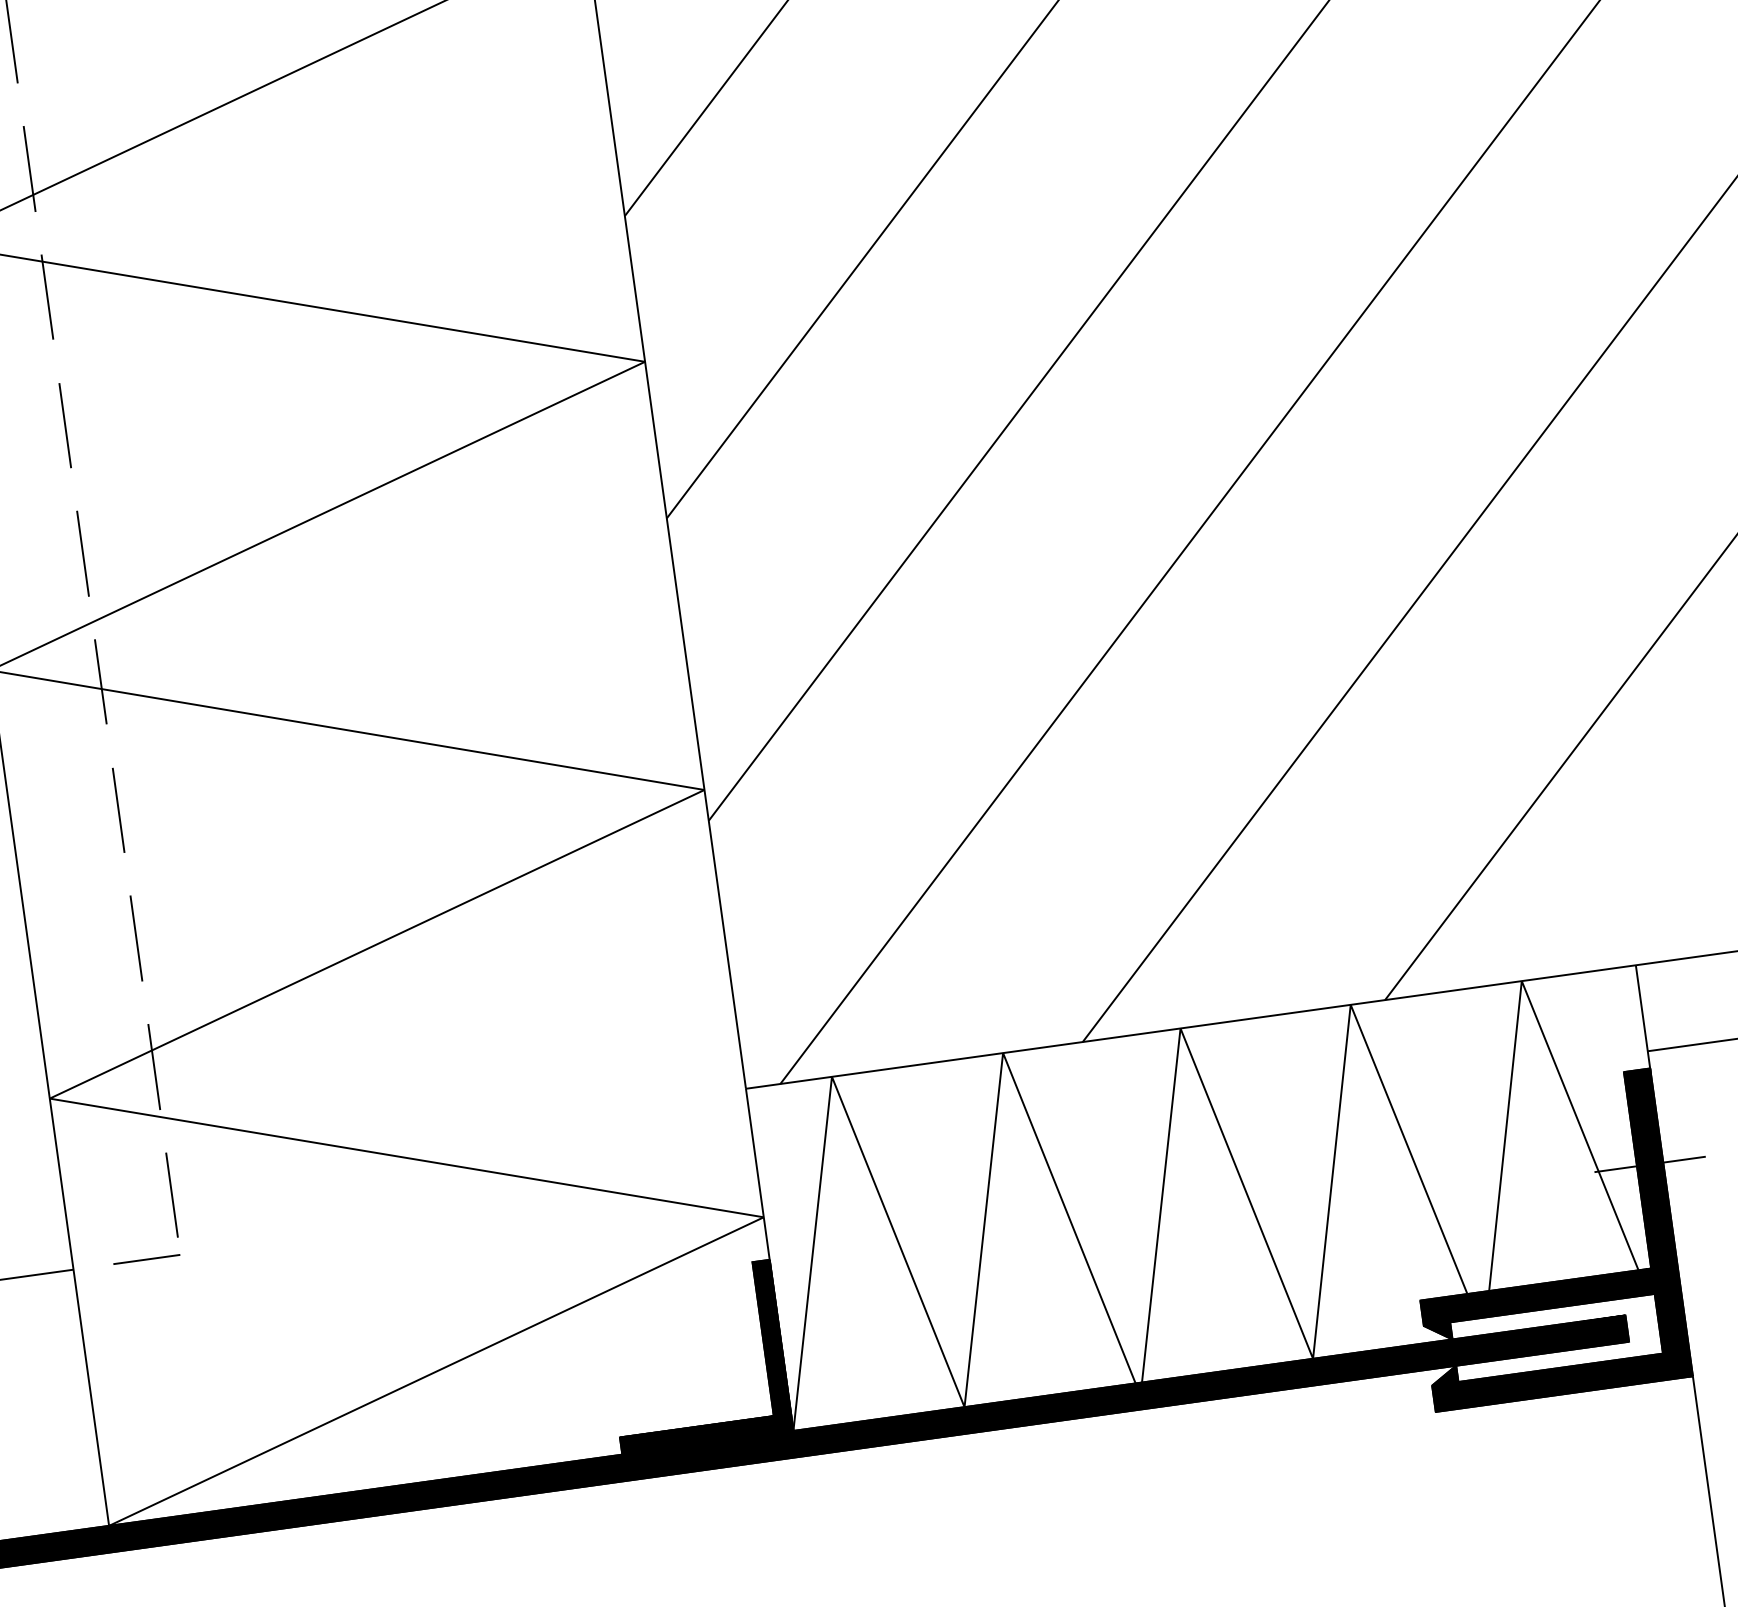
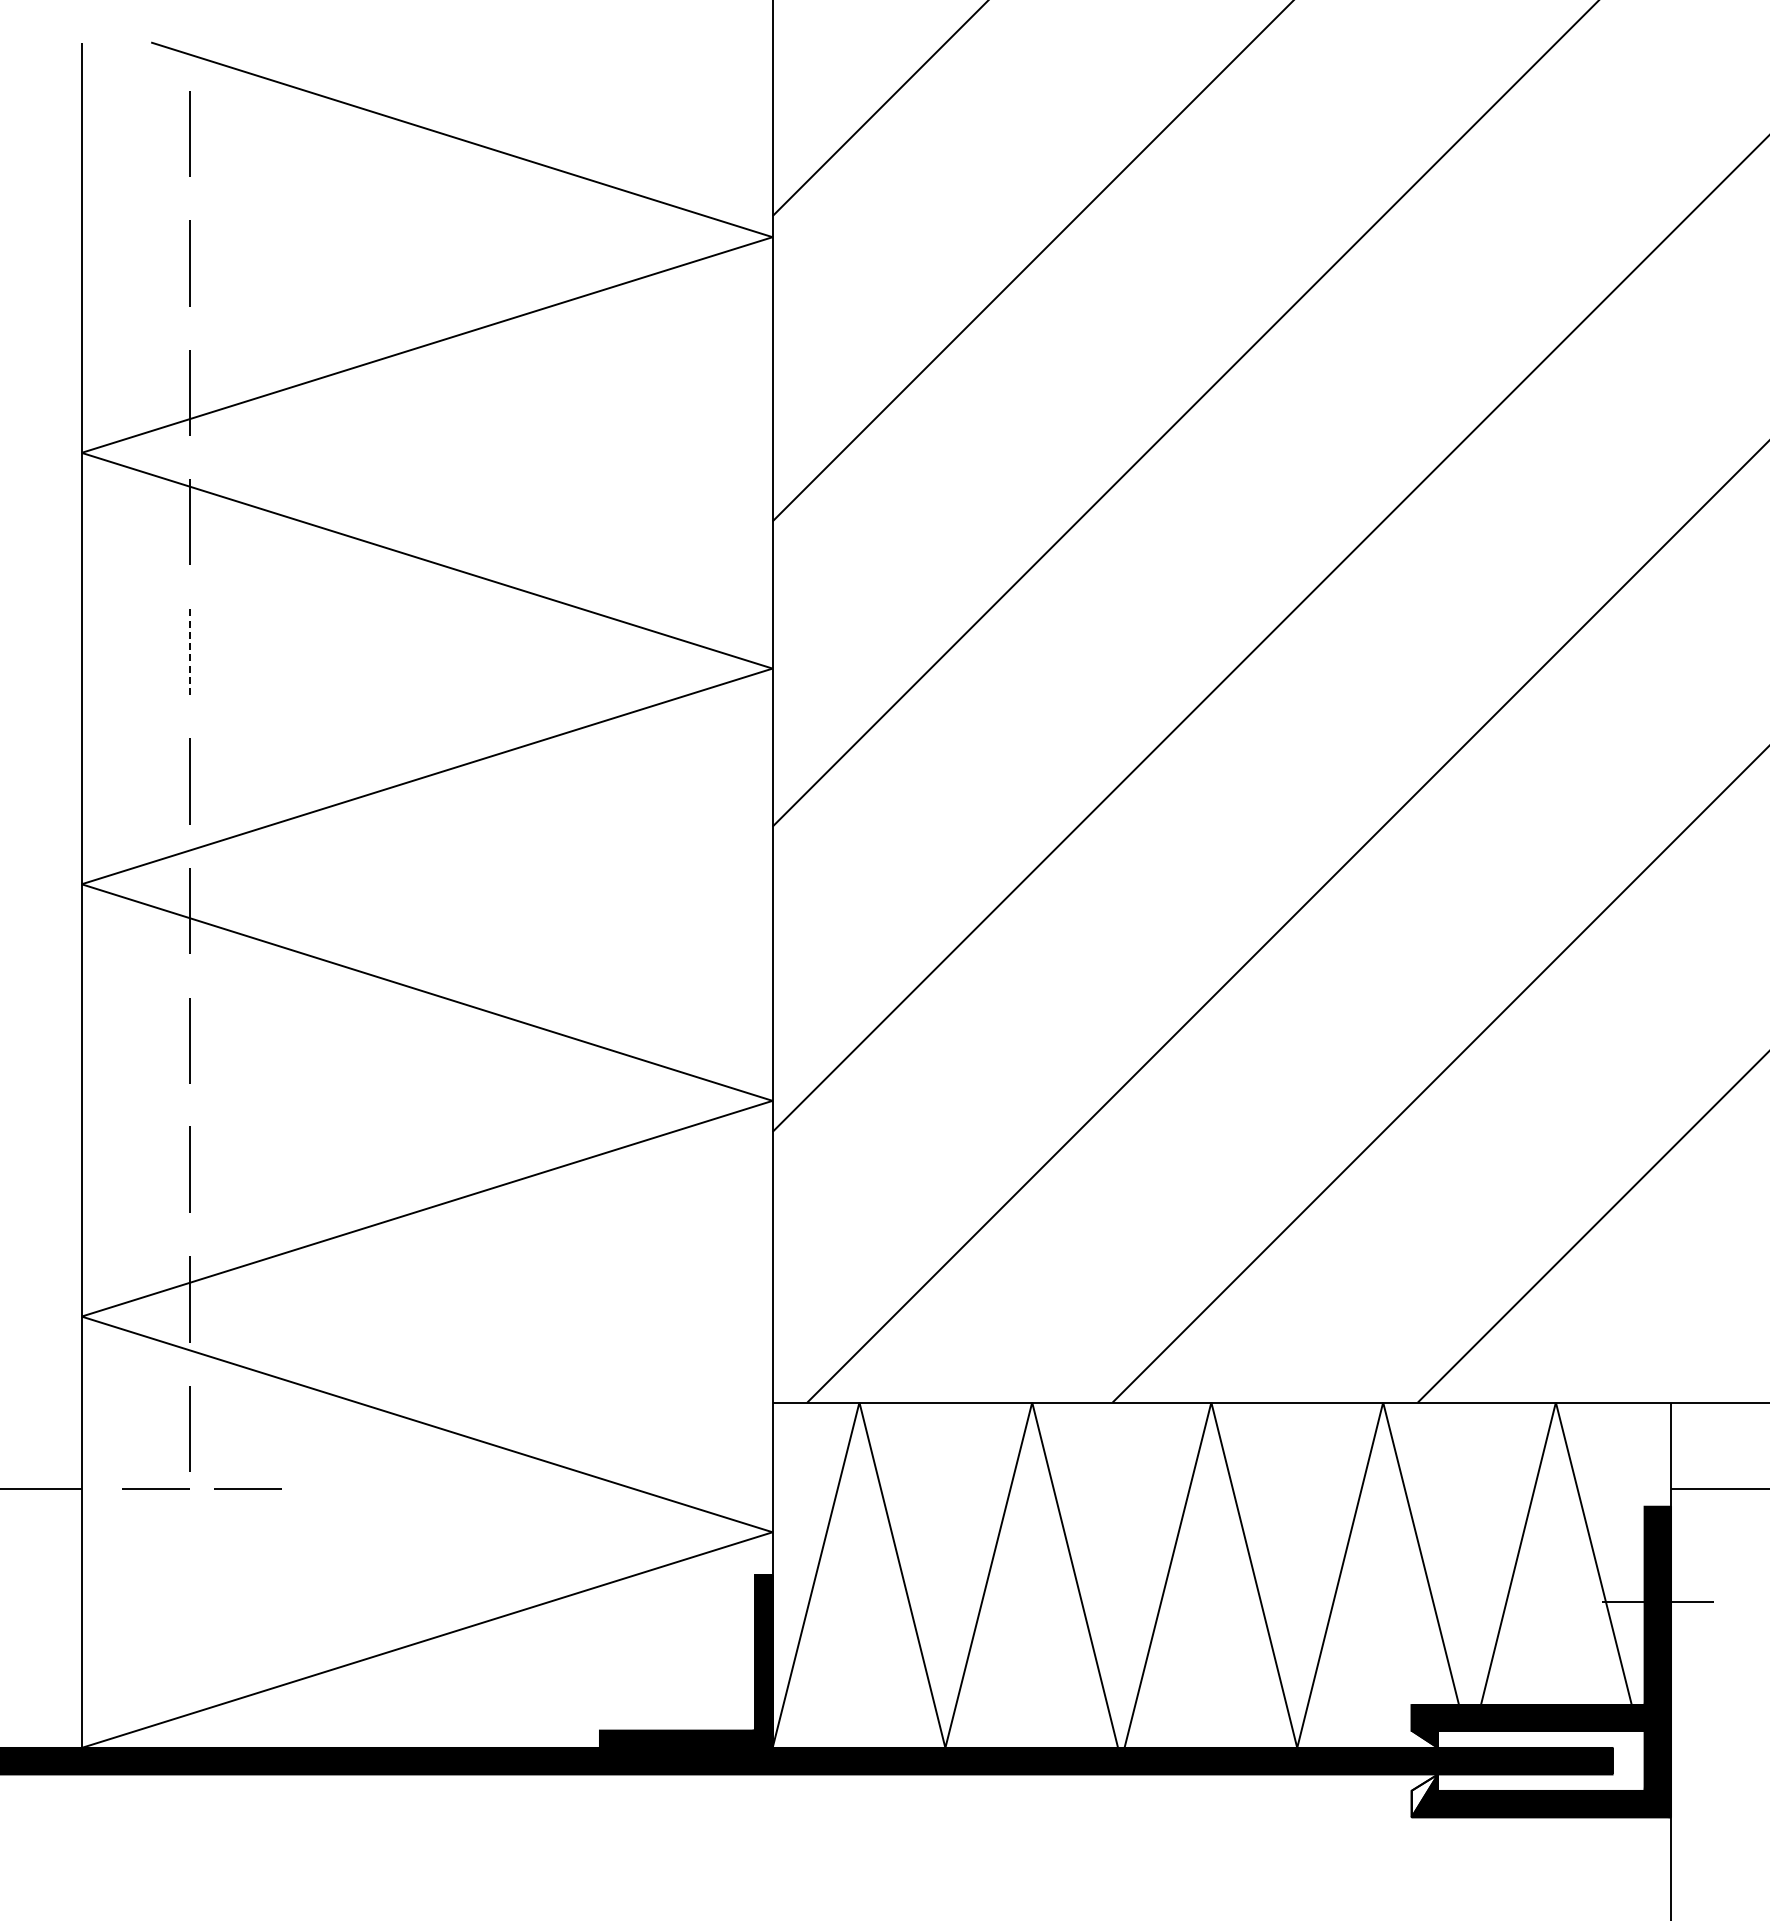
line: (65, 426) -> (189, 652), solid -> dashed
line: (237, 1246) -> (247, 1488), added
fill: (1445, 1388) -> (1424, 1795), removed

